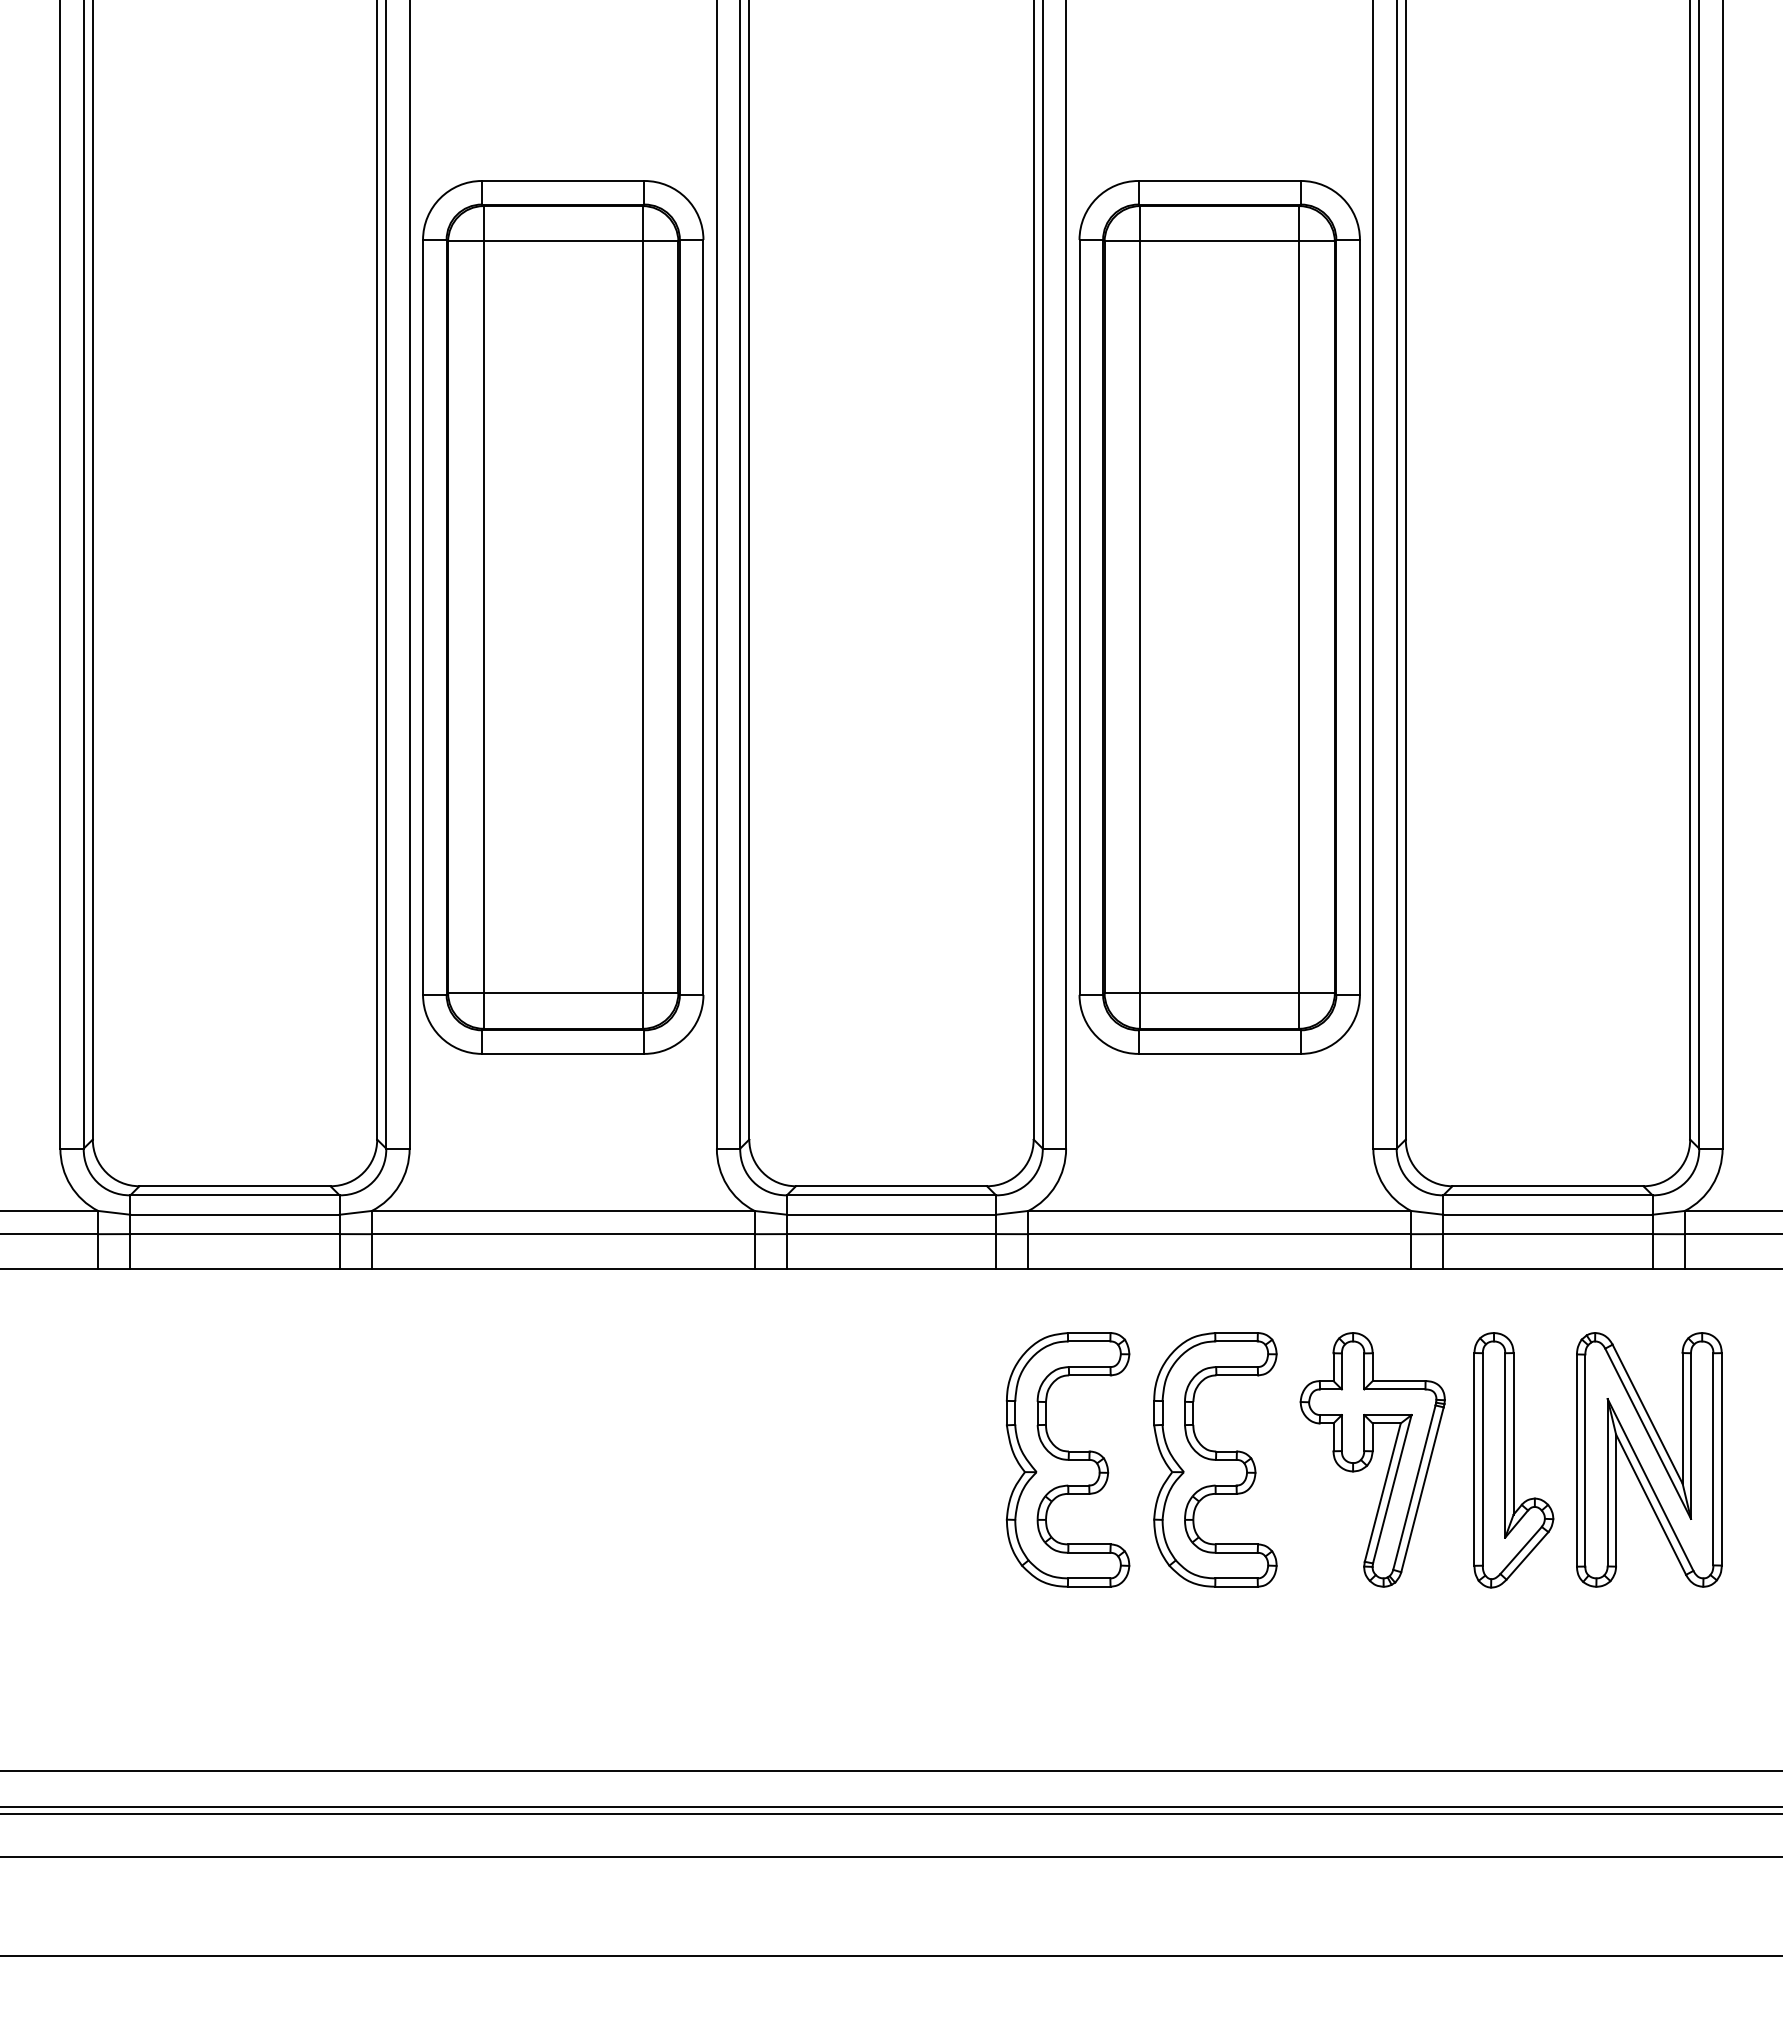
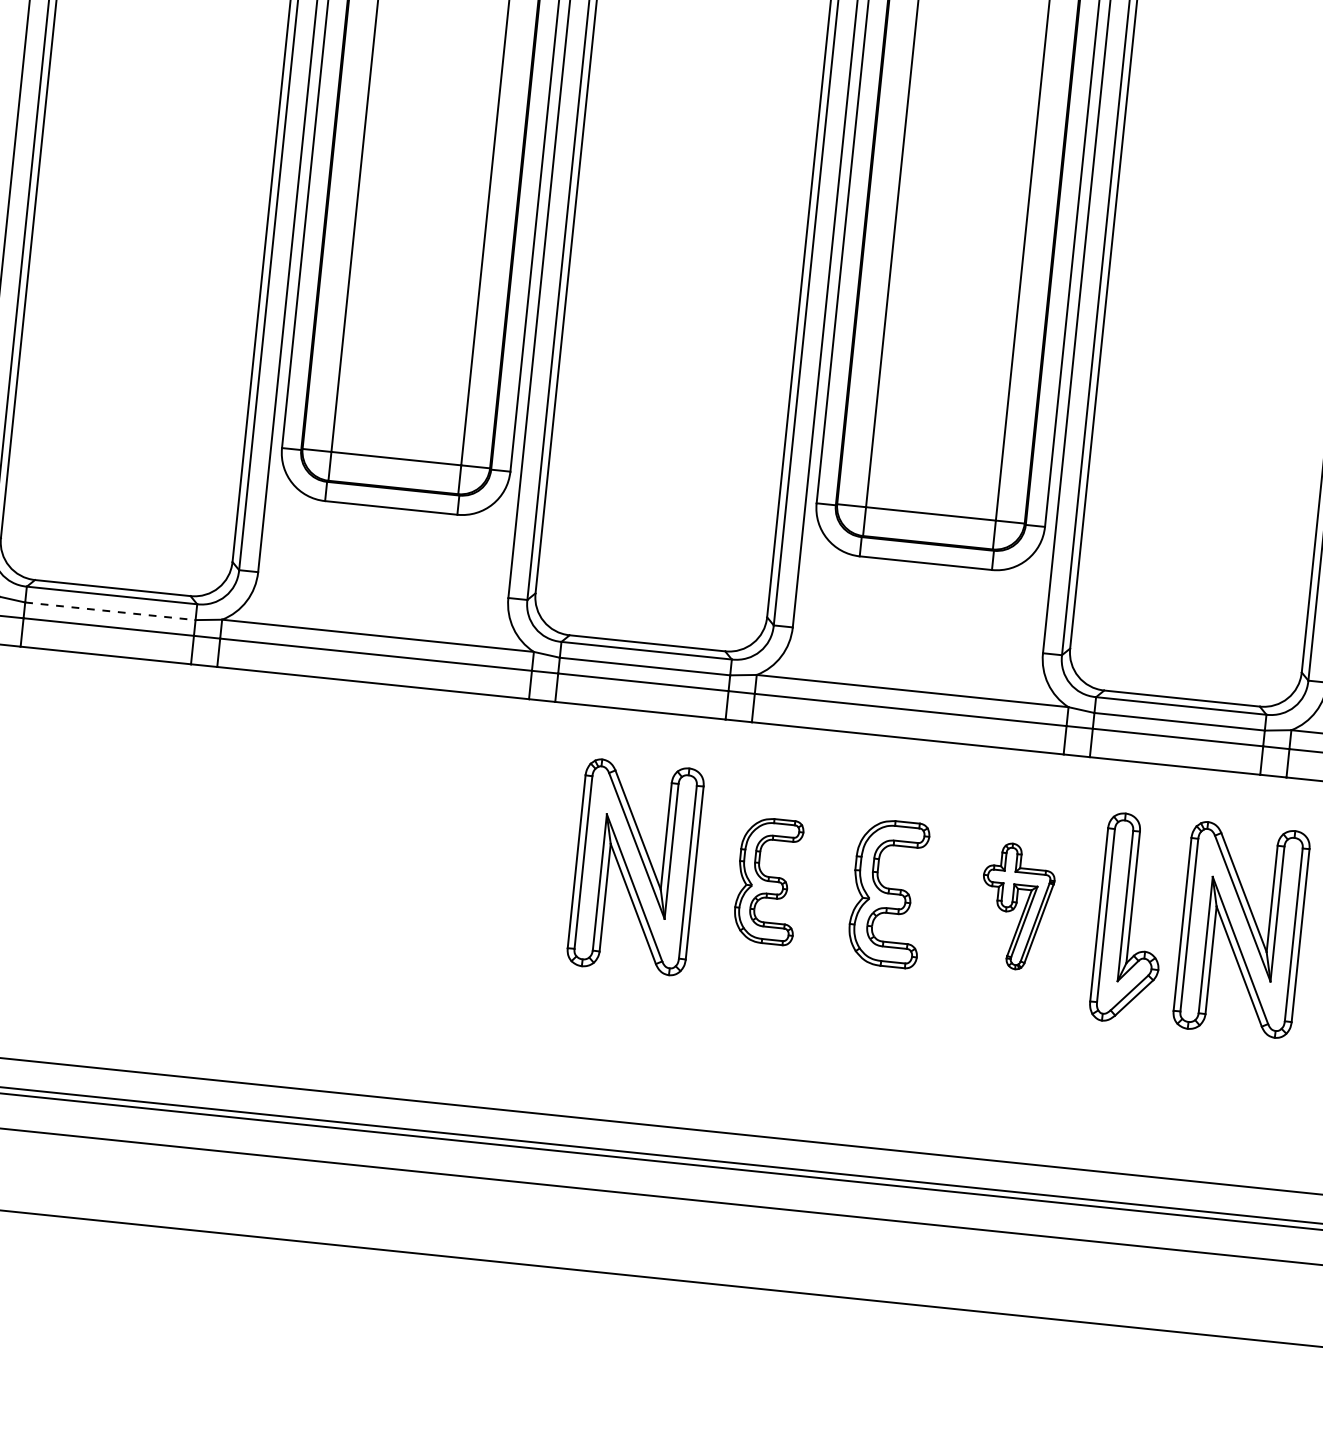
line: (235, 1214) -> (110, 611), solid -> dashed
part: (905, 1459) -> (635, 867), added
part: (1067, 1459) -> (767, 880), size x0.6
part: (1215, 1459) -> (888, 893), size x0.7
part: (1372, 1459) -> (1016, 906), size x0.6

